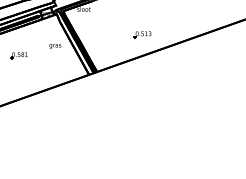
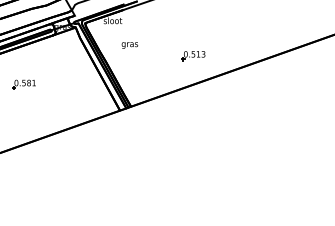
text: (55, 46) -> (130, 45), moved

